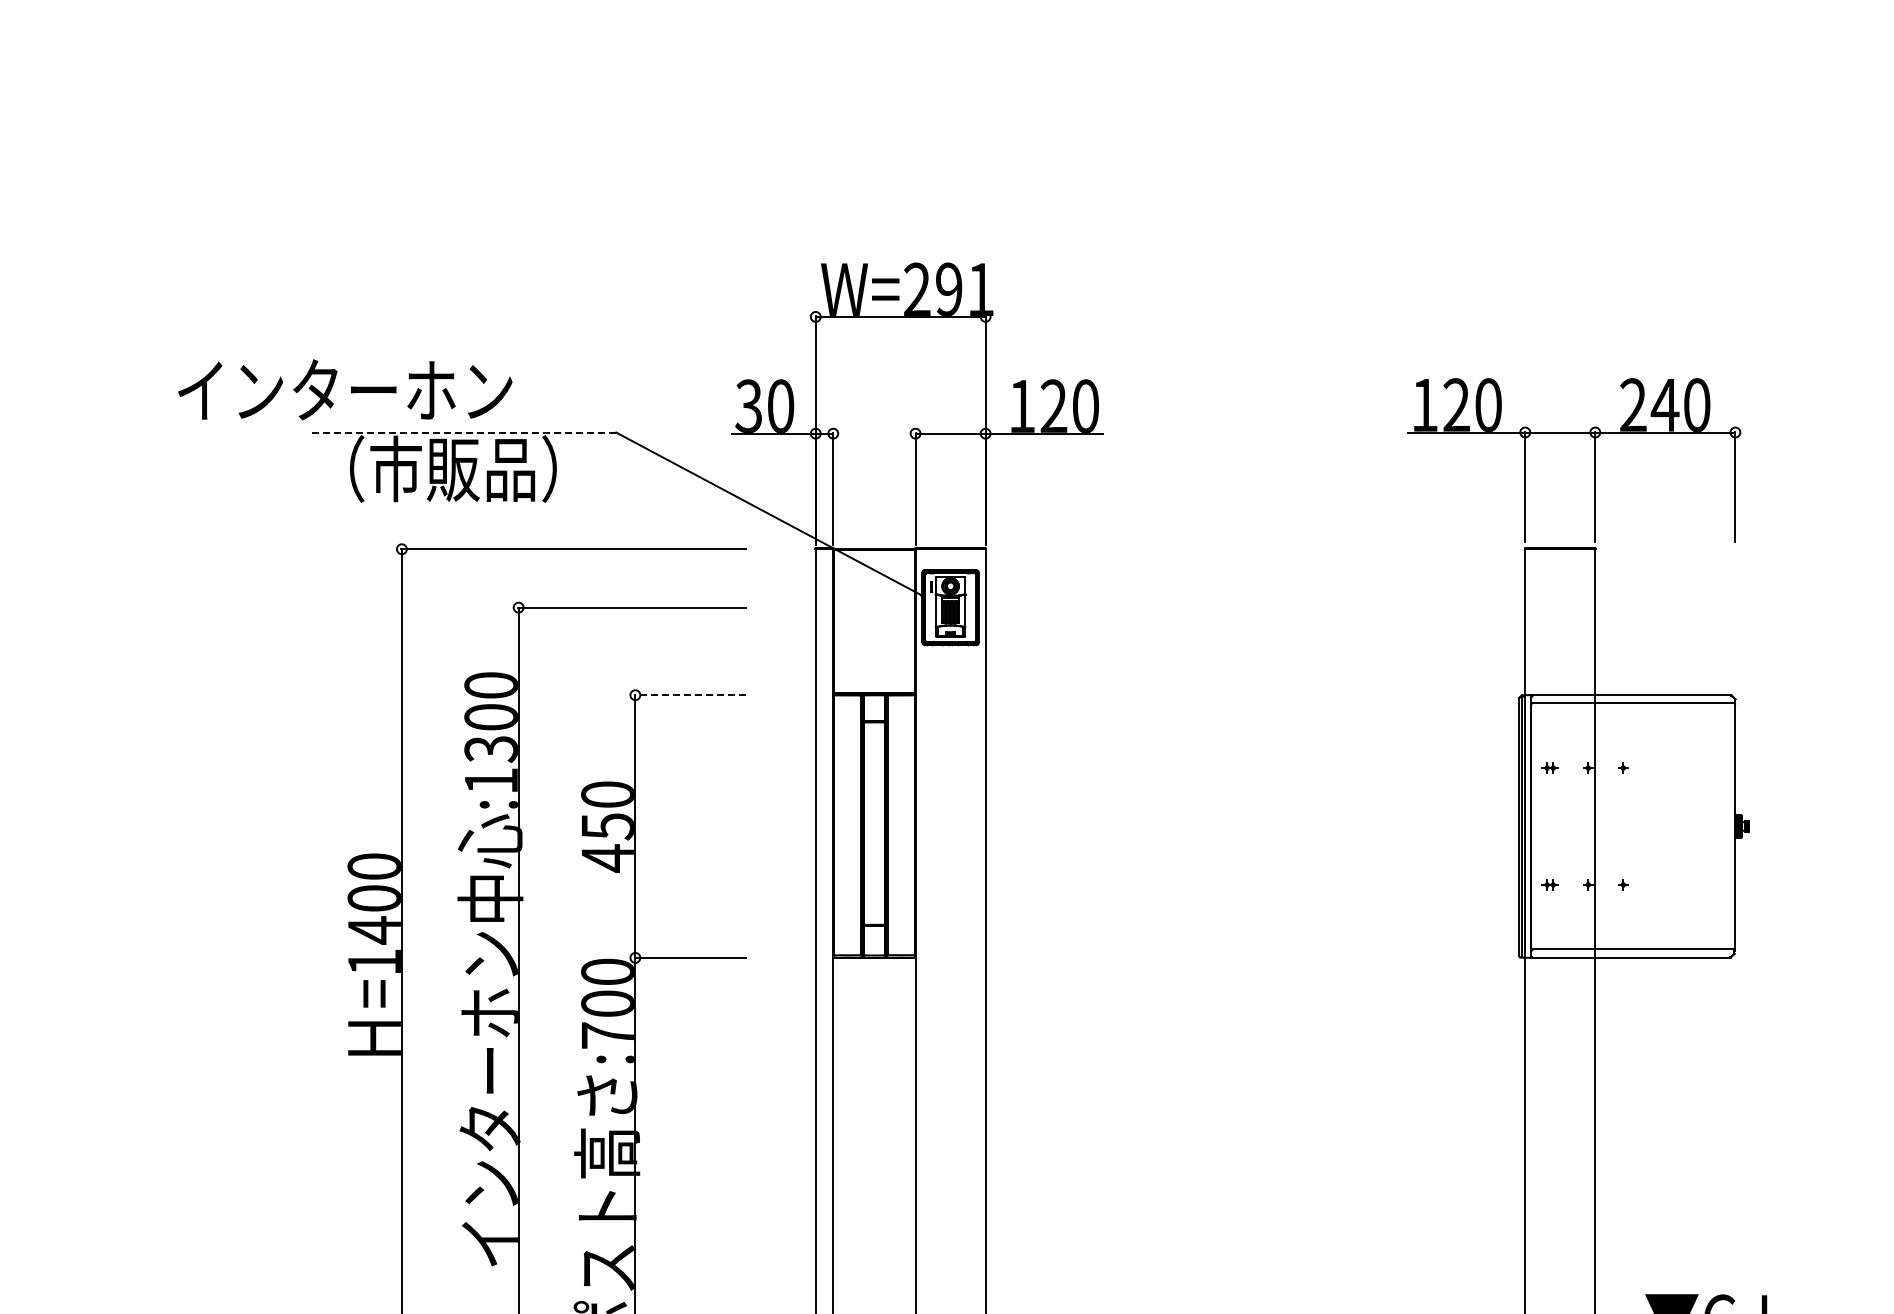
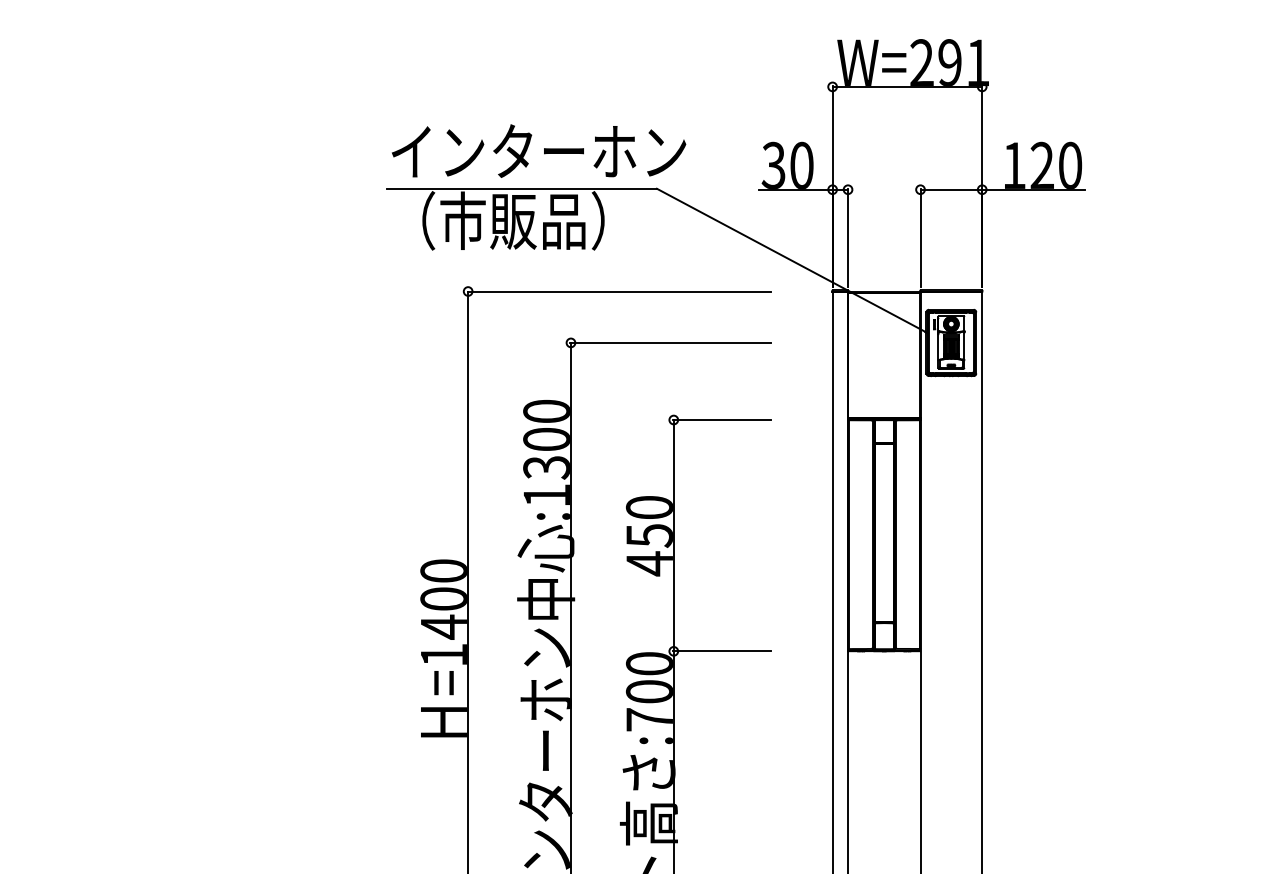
text: (345, 389) -> (539, 150), moved
line: (462, 432) -> (521, 188), dashed -> solid
line: (690, 695) -> (722, 420), dashed -> solid

